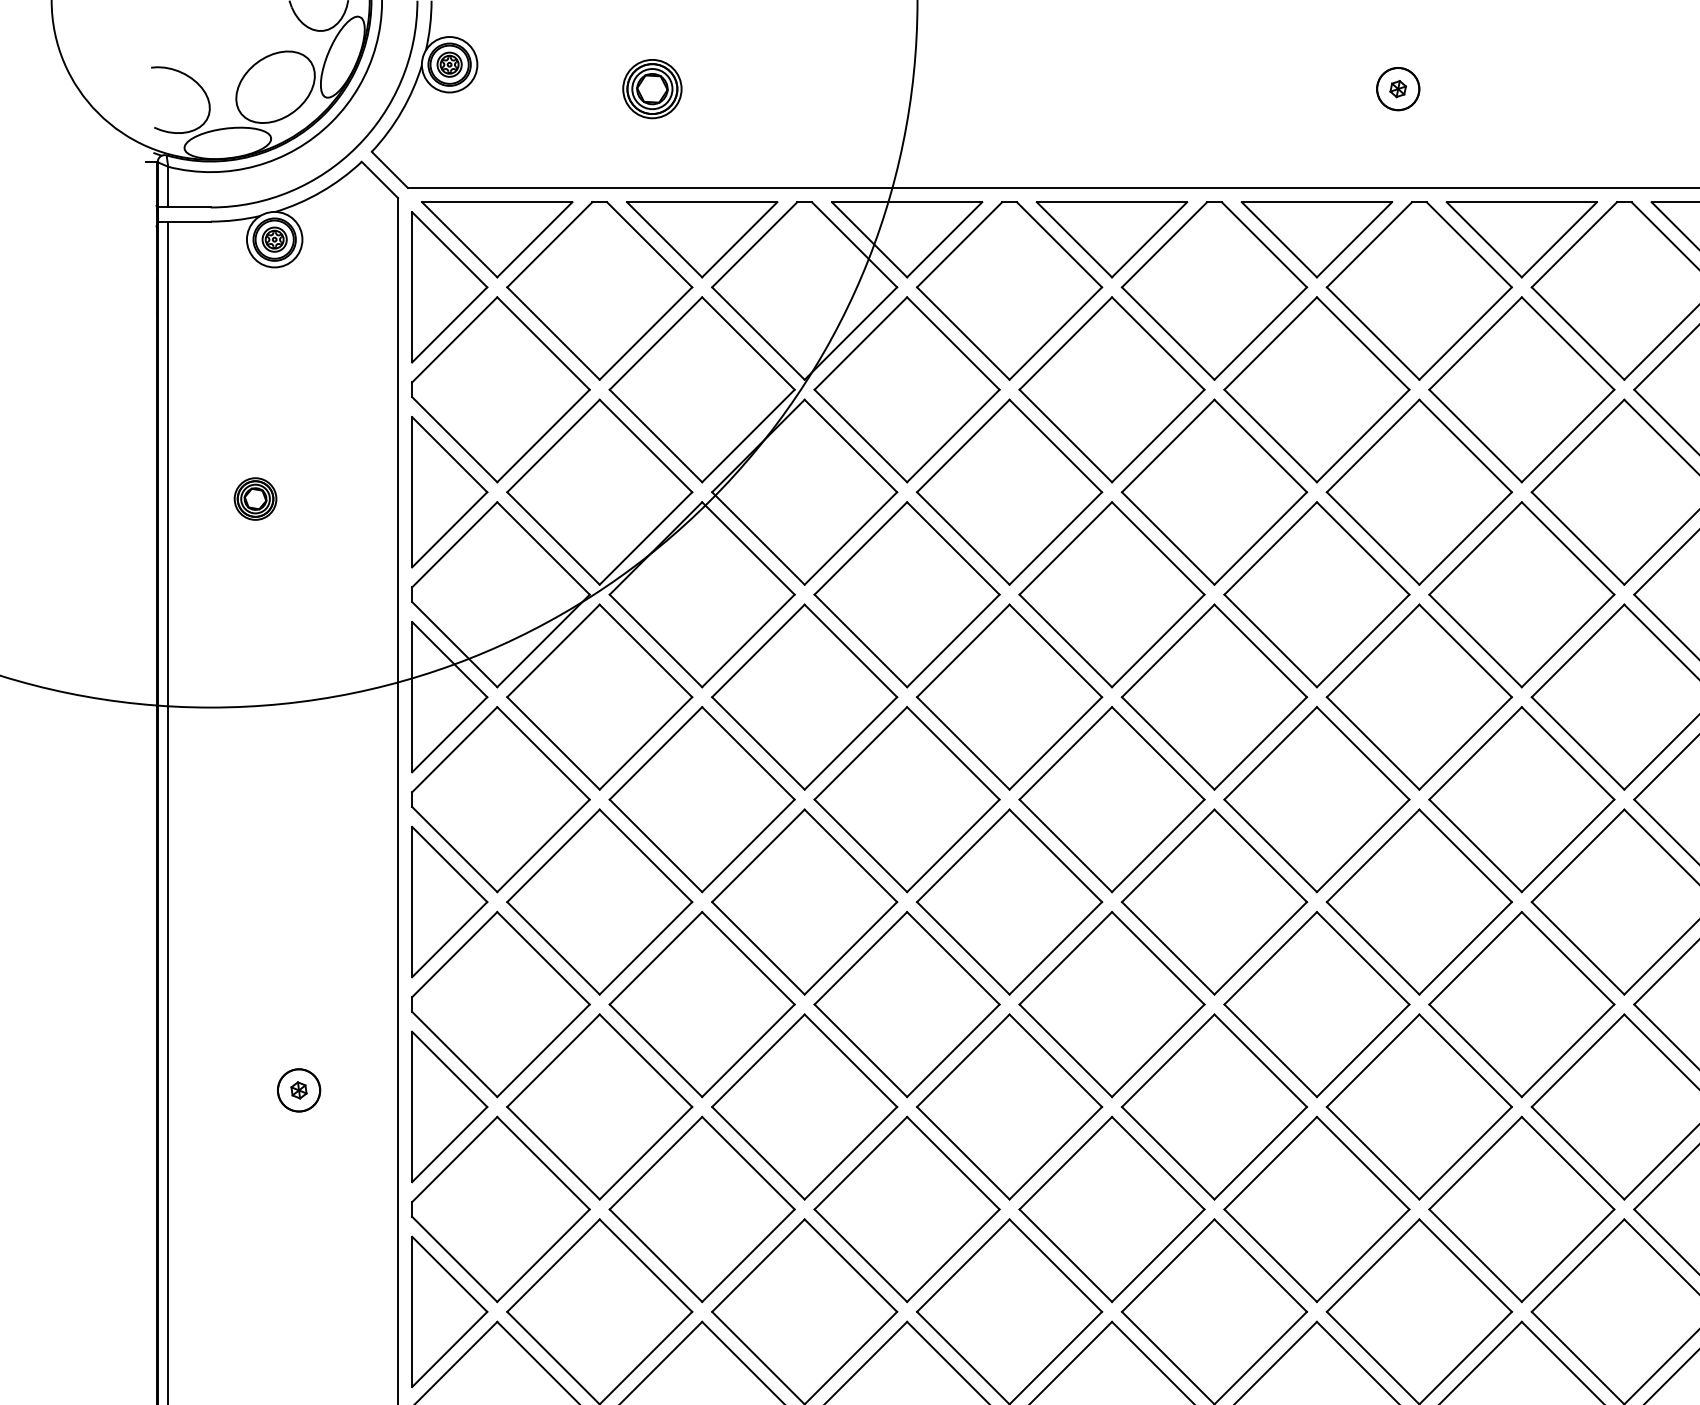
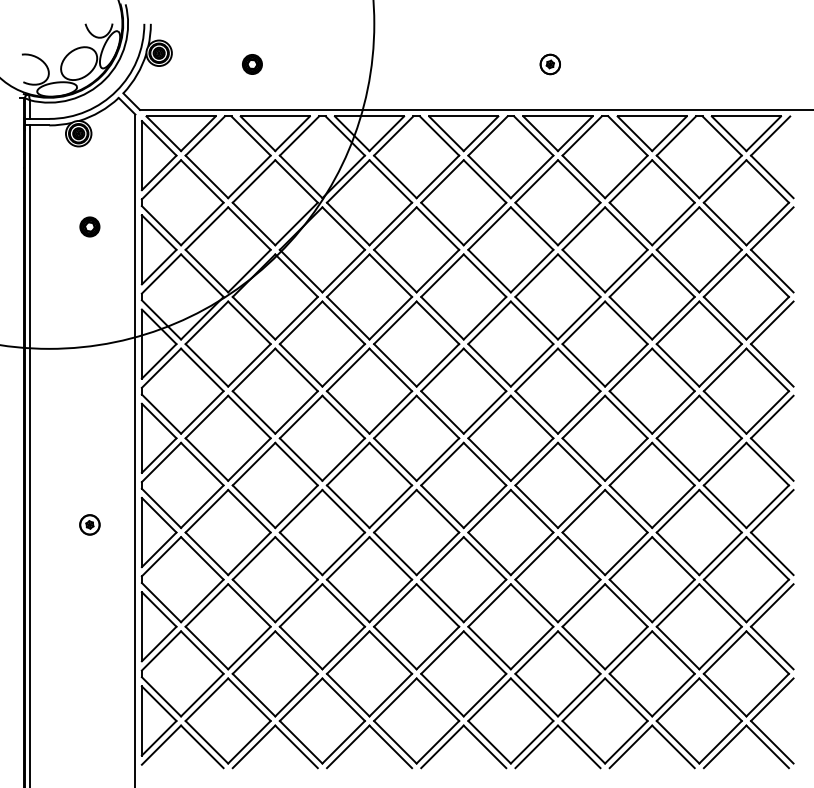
part: (652, 89) -> (252, 64), size x0.71
part: (1396, 89) -> (549, 64), moved
part: (254, 497) -> (89, 226), moved

